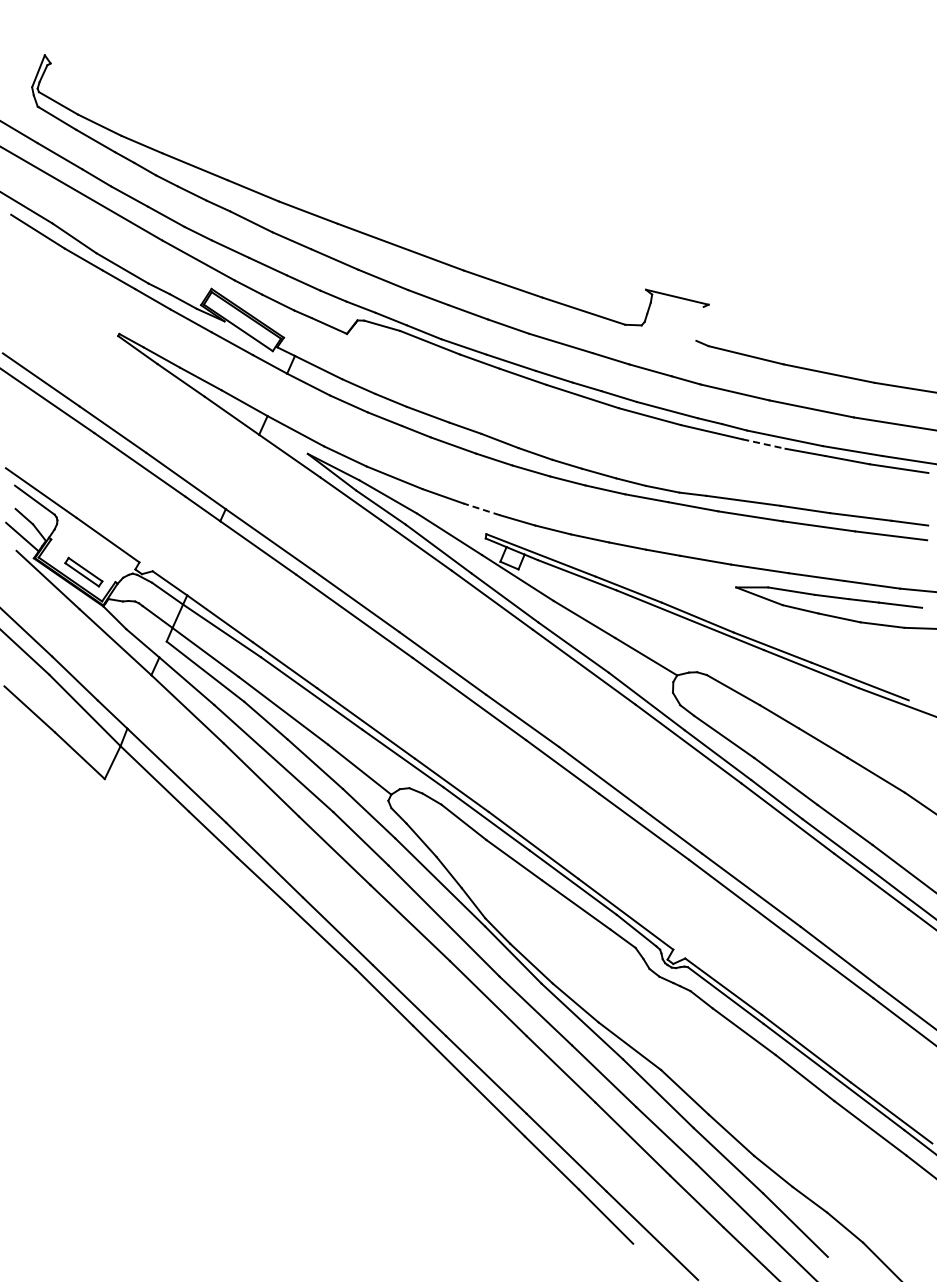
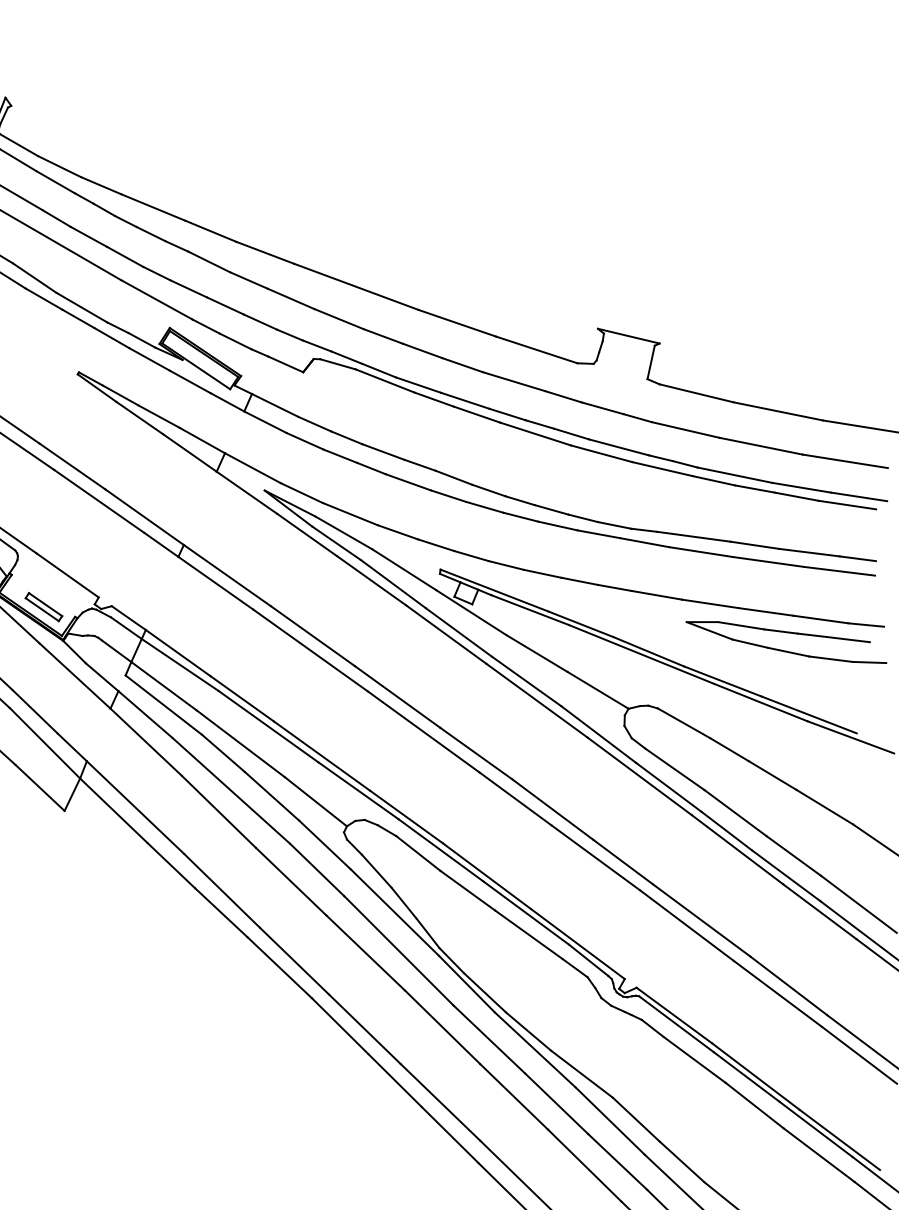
line: (699, 323) -> (650, 362), added
line: (764, 444) -> (714, 481), dashed -> solid
line: (481, 509) -> (435, 545), dashed -> solid

